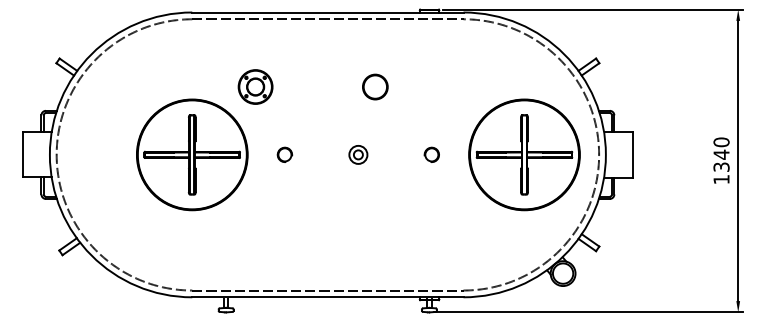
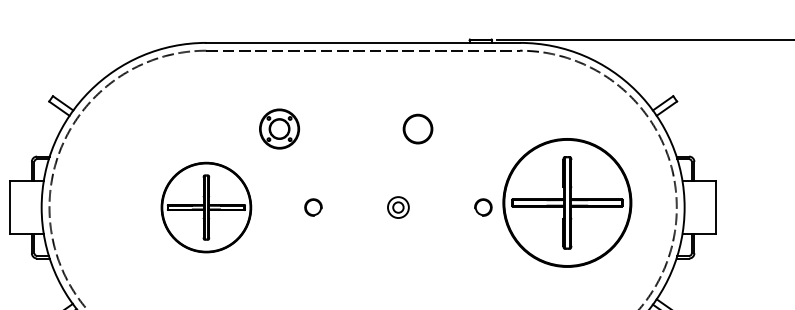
part: (192, 154) -> (206, 207), size x0.7
part: (524, 154) -> (567, 202), moved

